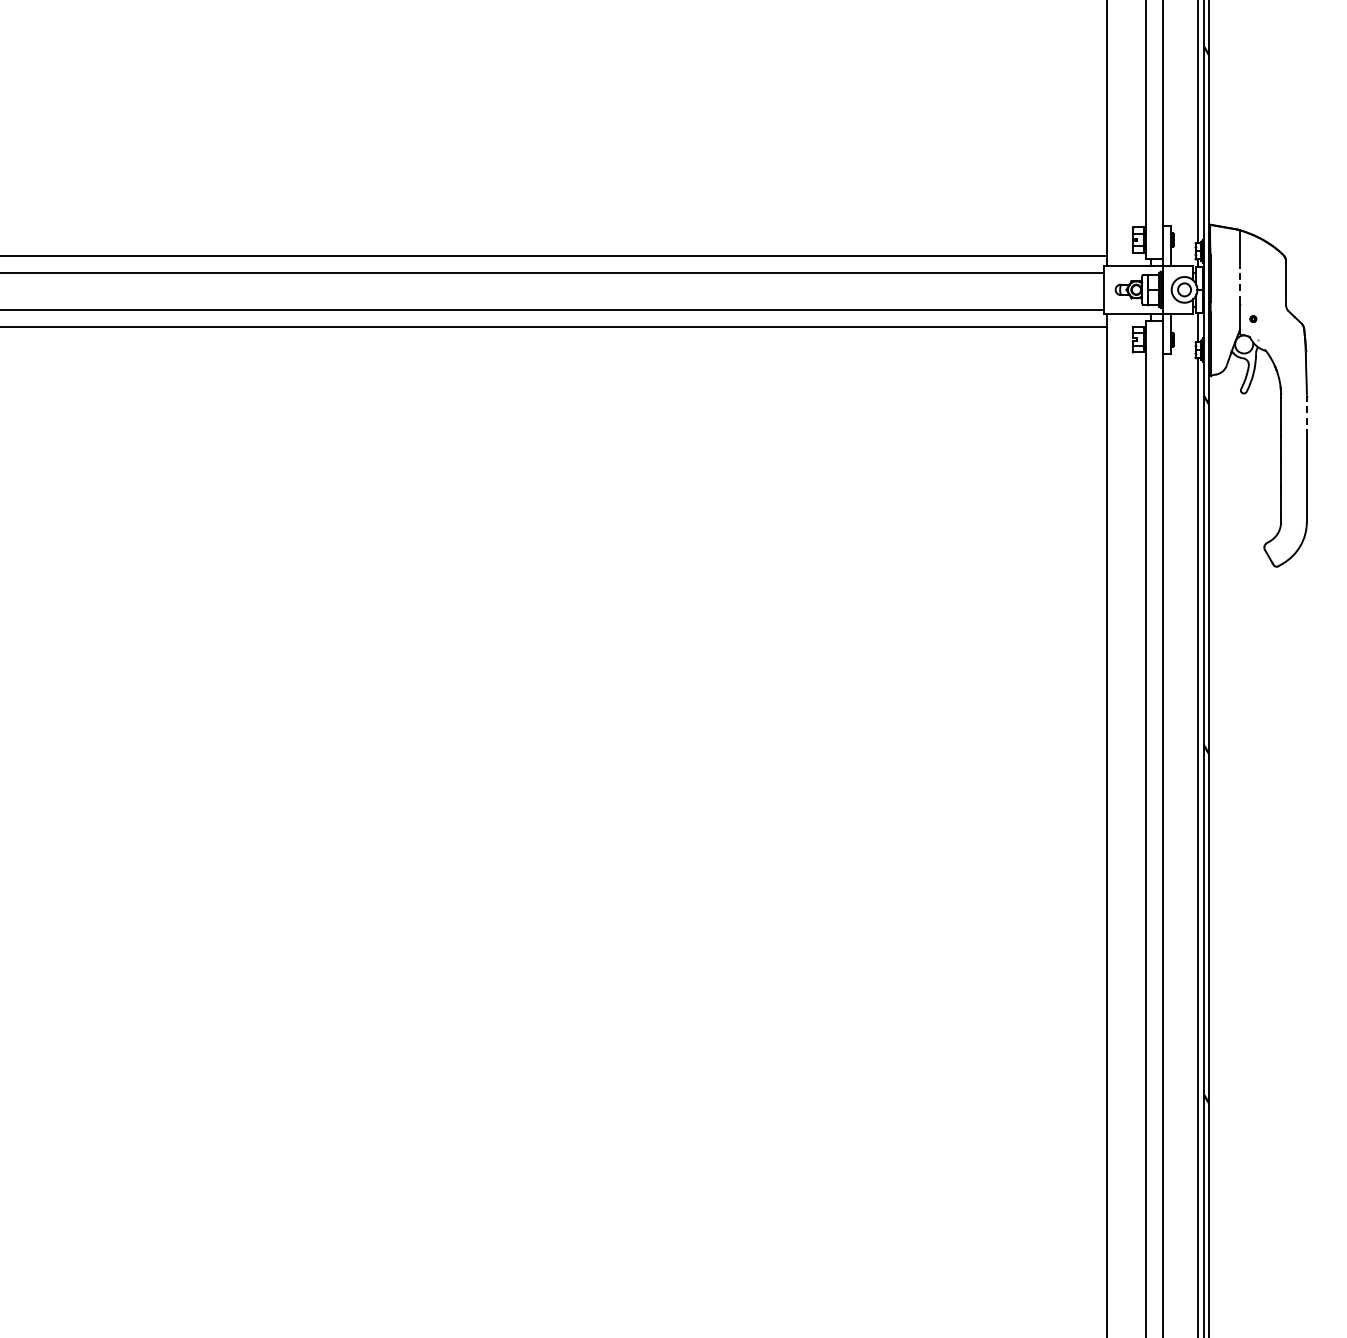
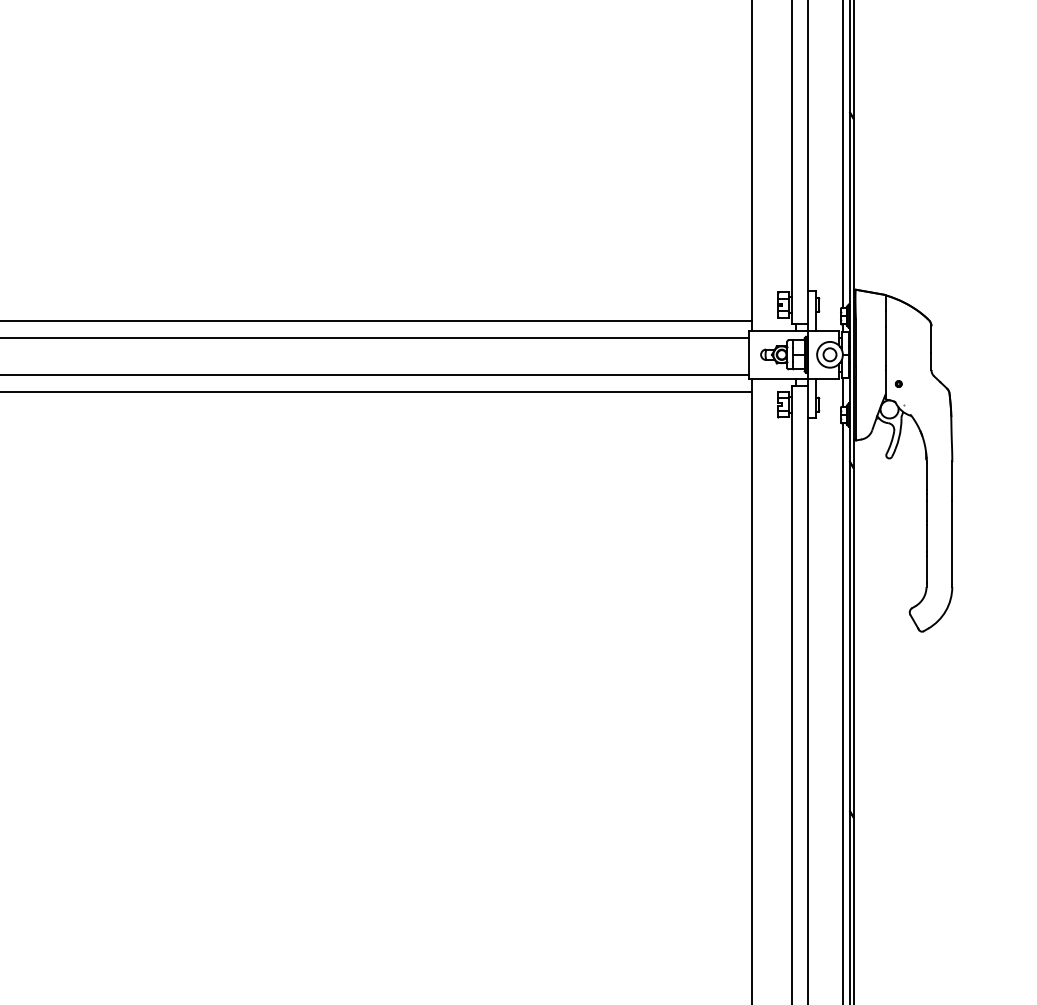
line: (1240, 281) -> (885, 346), dashed -> solid
line: (1306, 415) -> (951, 480), dashed -> solid

